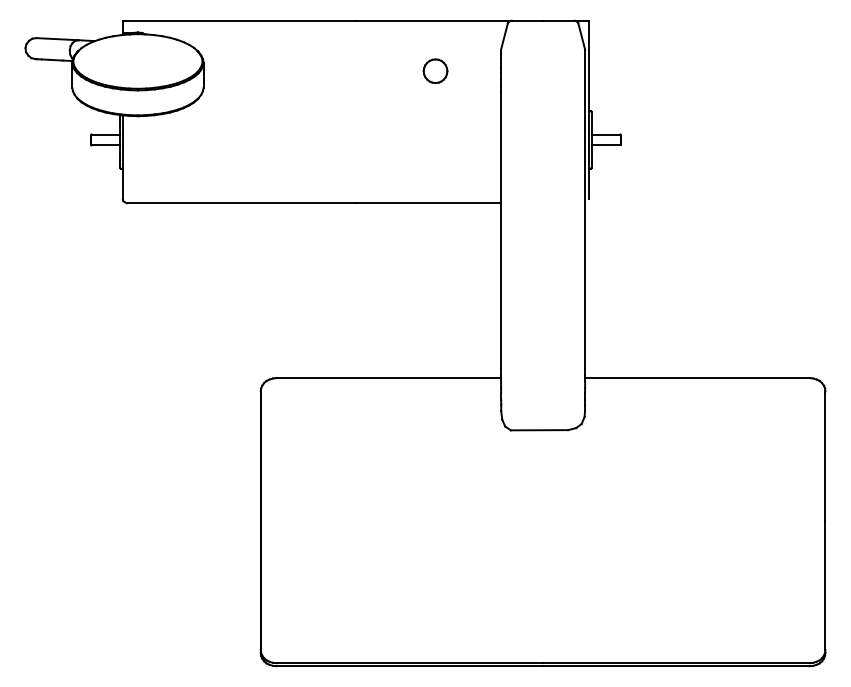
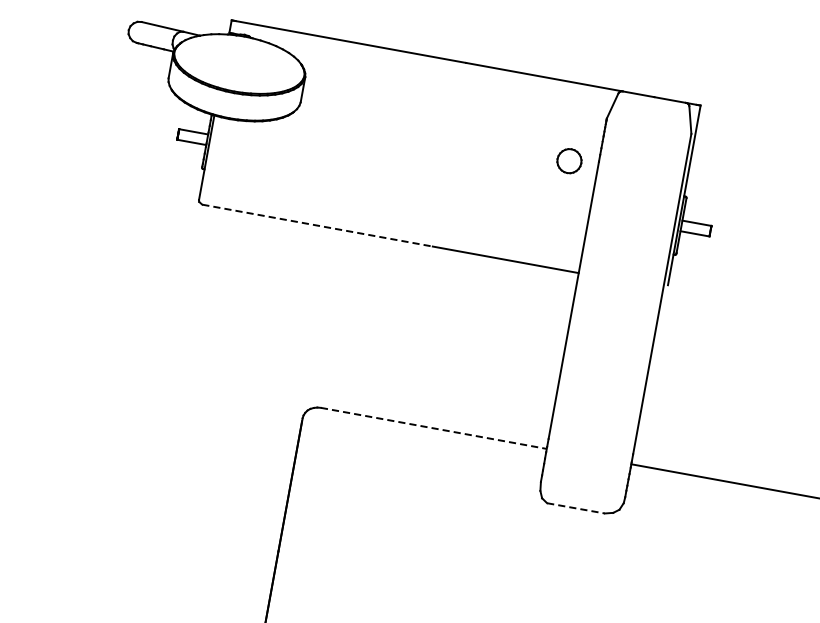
part: (435, 70) -> (569, 160), moved
line: (241, 203) -> (317, 225), solid -> dashed
line: (389, 378) -> (434, 428), solid -> dashed
line: (539, 430) -> (575, 508), solid -> dashed

